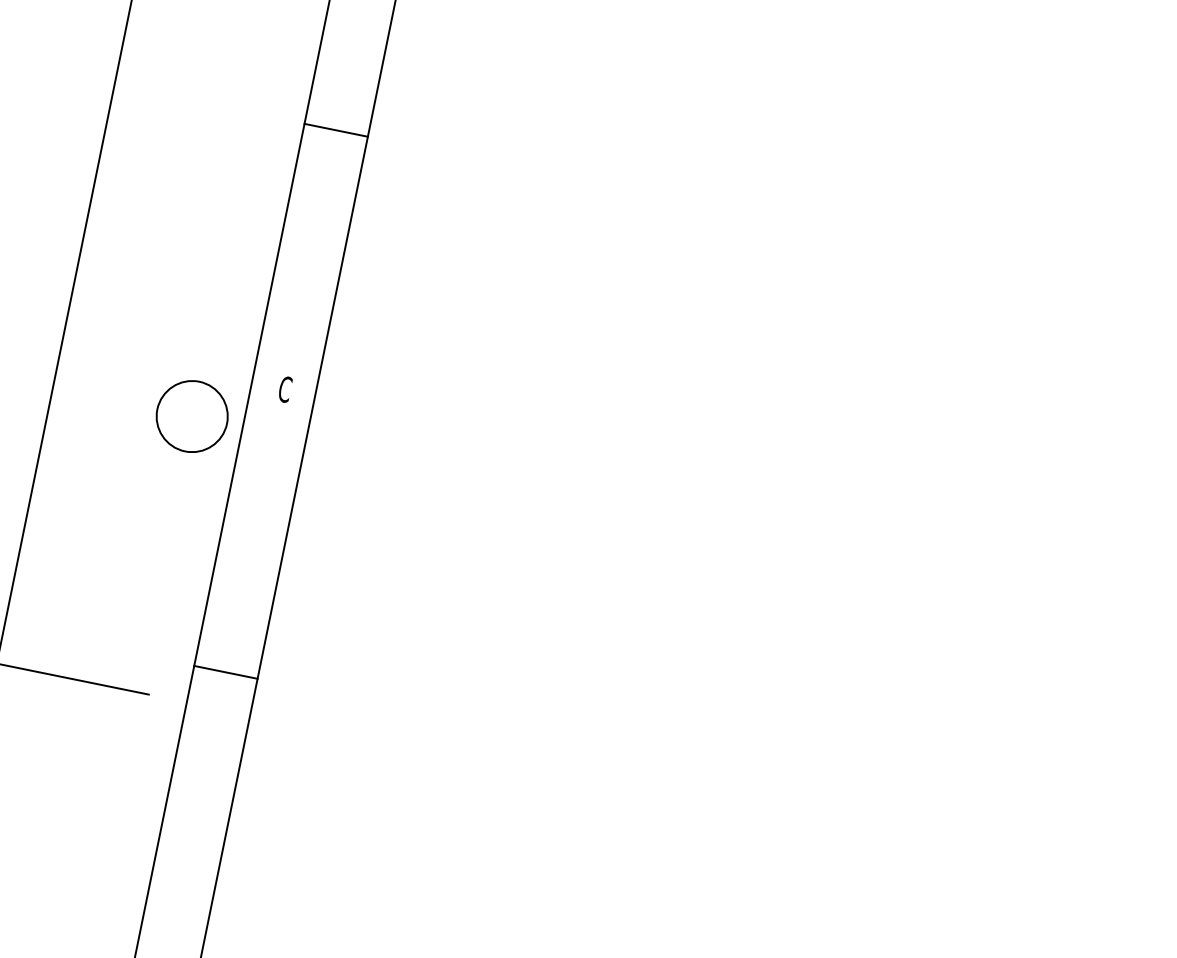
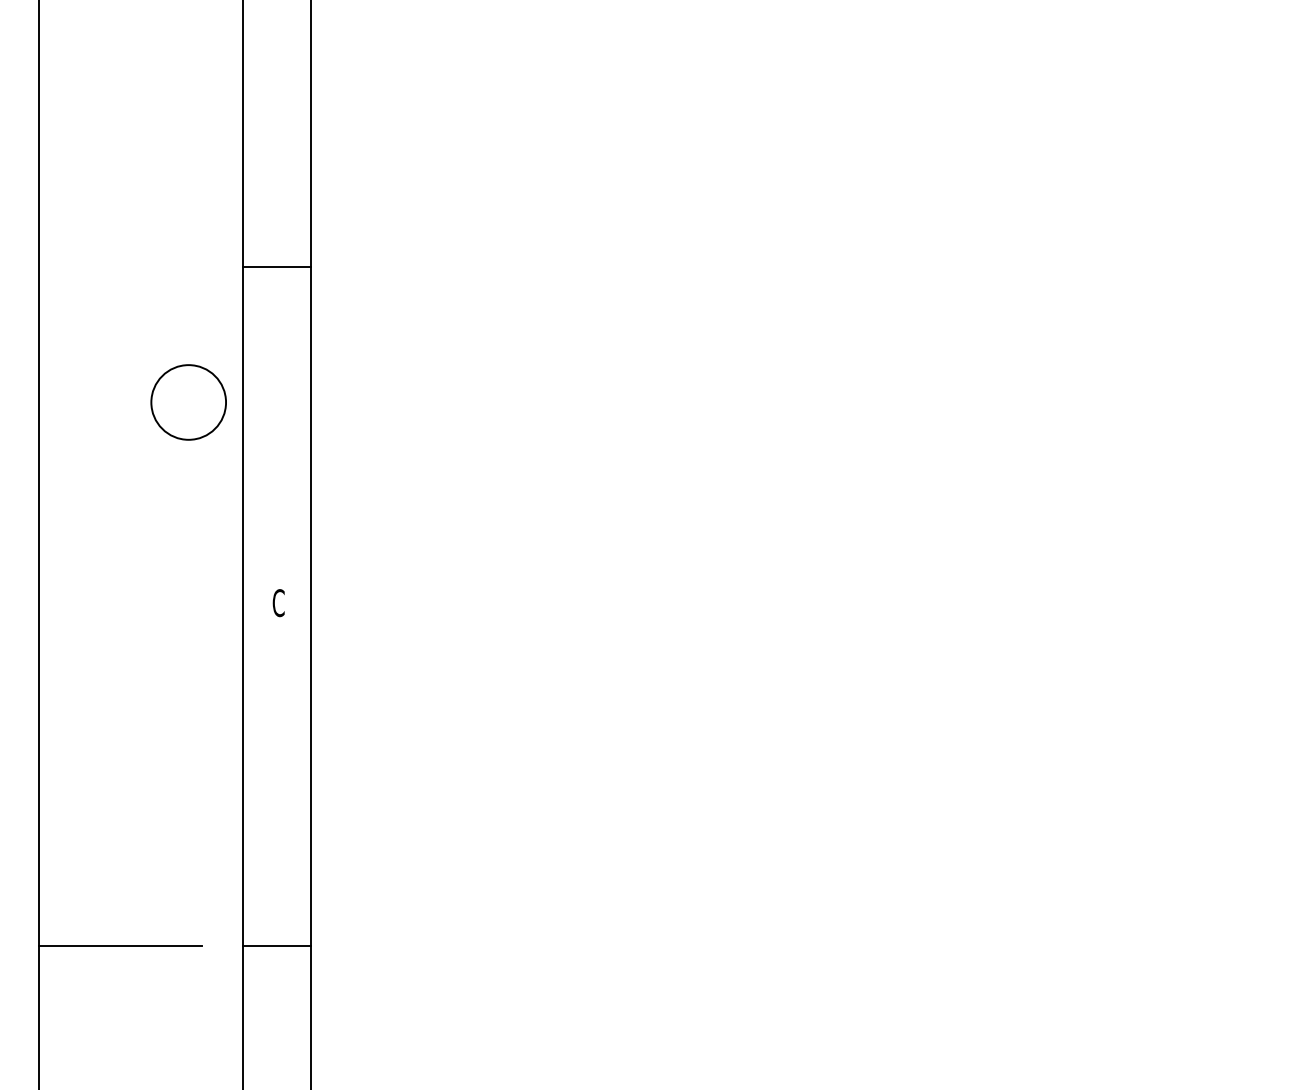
line: (335, 130) -> (276, 266), moved
circle: (192, 416) -> (188, 402), moved
line: (225, 672) -> (276, 945), moved

